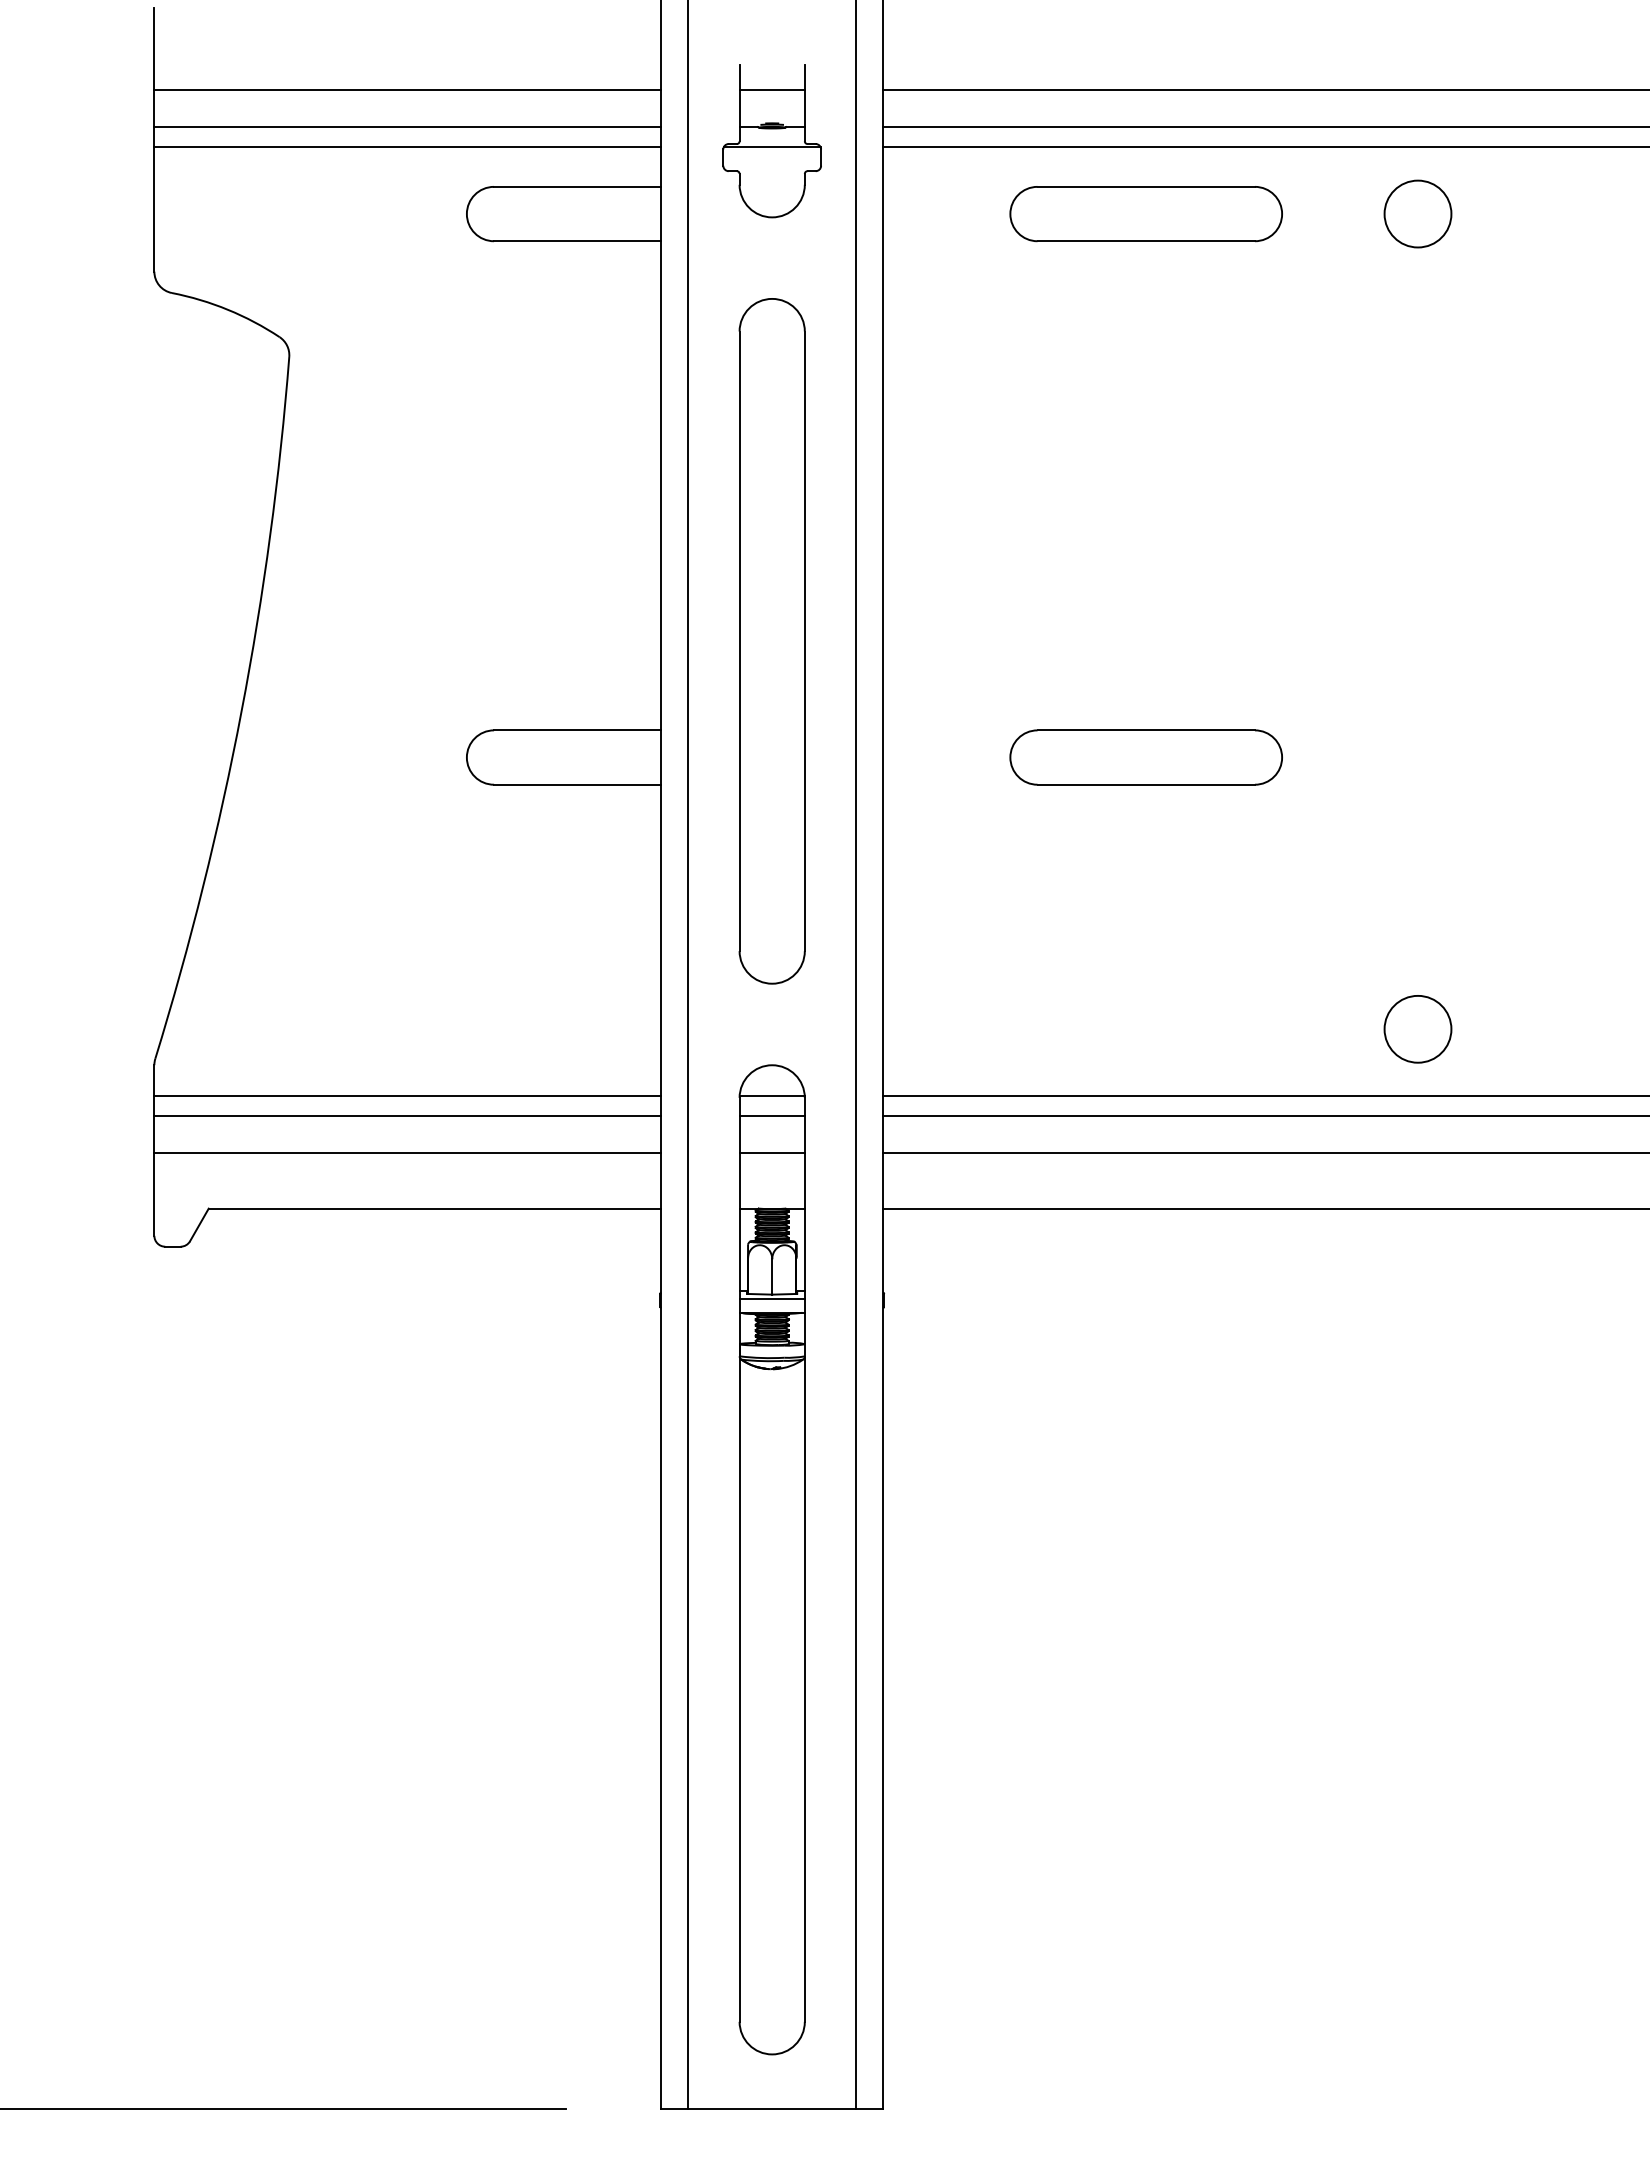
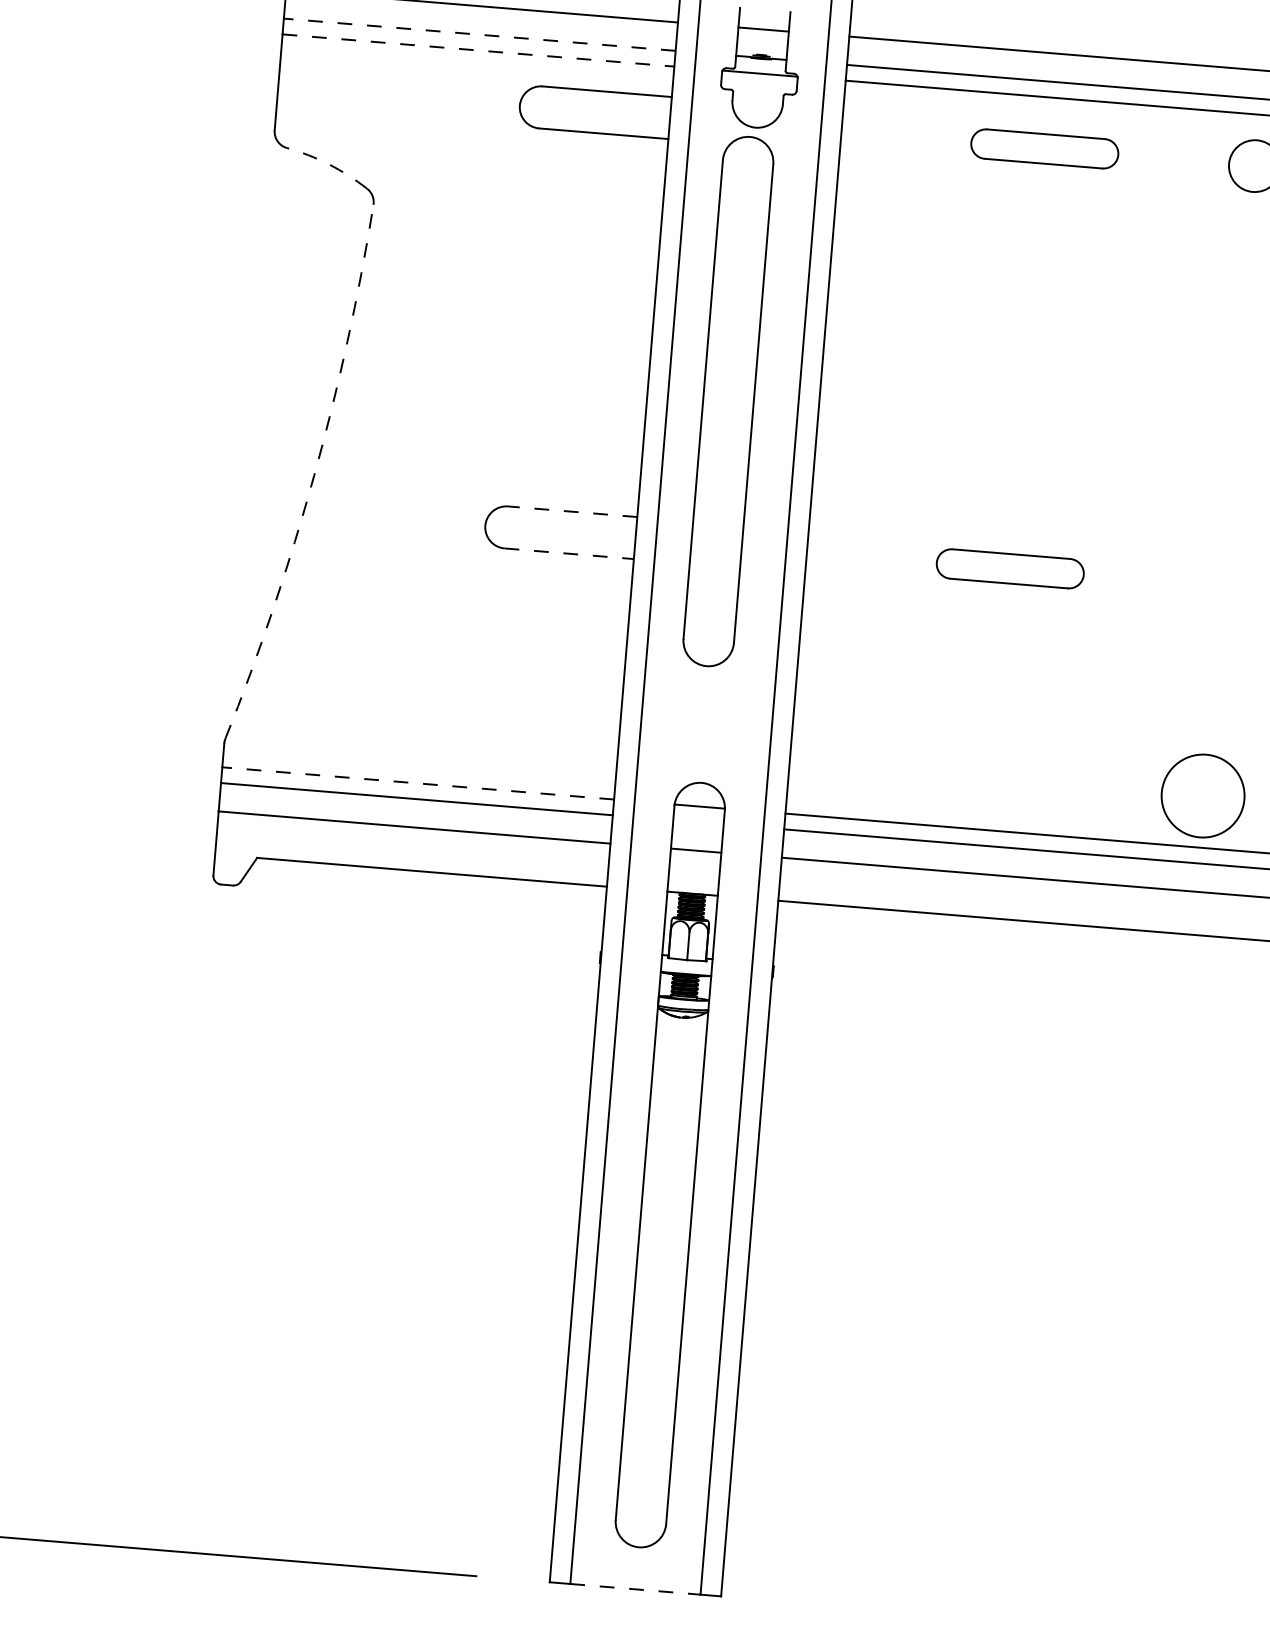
line: (407, 127) -> (479, 35), solid -> dashed
line: (408, 147) -> (478, 50), solid -> dashed
part: (1145, 214) -> (1044, 149), size x0.7
arc: (227, 309) -> (328, 164), solid -> dashed
part: (771, 641) -> (727, 401), moved
arc: (241, 711) -> (314, 475), solid -> dashed
line: (577, 730) -> (572, 511), solid -> dashed
part: (1145, 757) -> (1009, 568), size x0.7
line: (577, 784) -> (569, 553), solid -> dashed
circle: (1417, 1029) -> (1202, 796), size x1.6
line: (407, 1095) -> (417, 783), solid -> dashed
line: (771, 1116) -> (697, 822), removed
line: (771, 1299) -> (686, 963), removed
line: (772, 2108) -> (635, 1589), solid -> dashed

